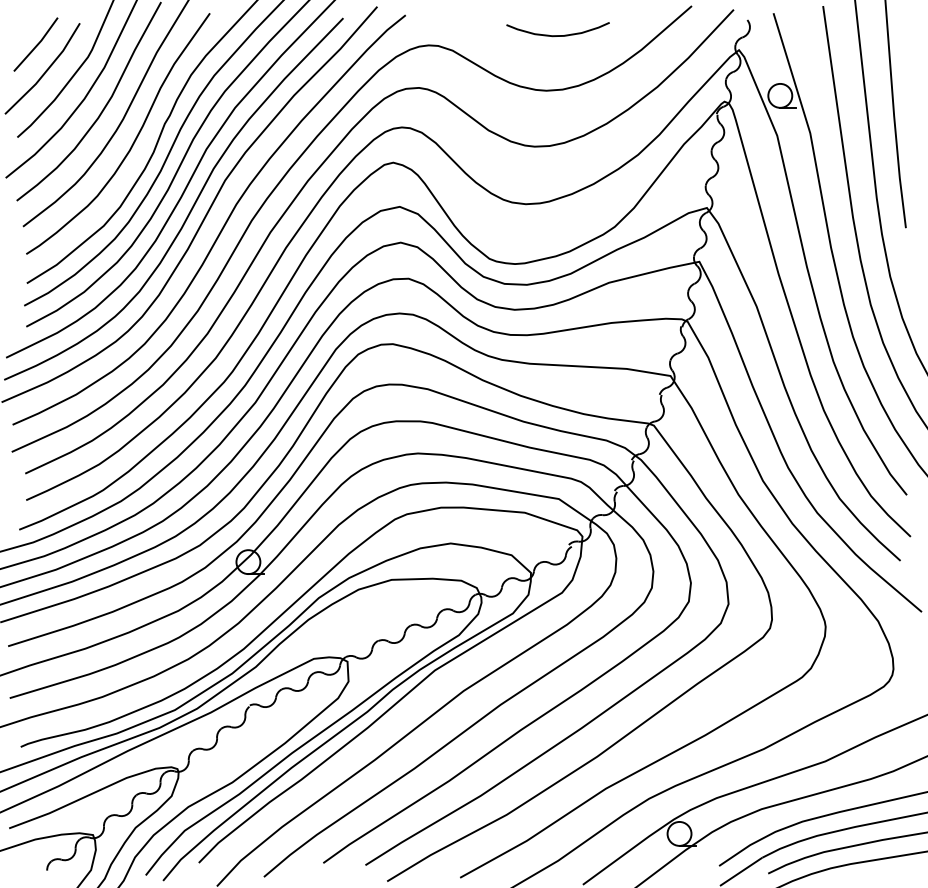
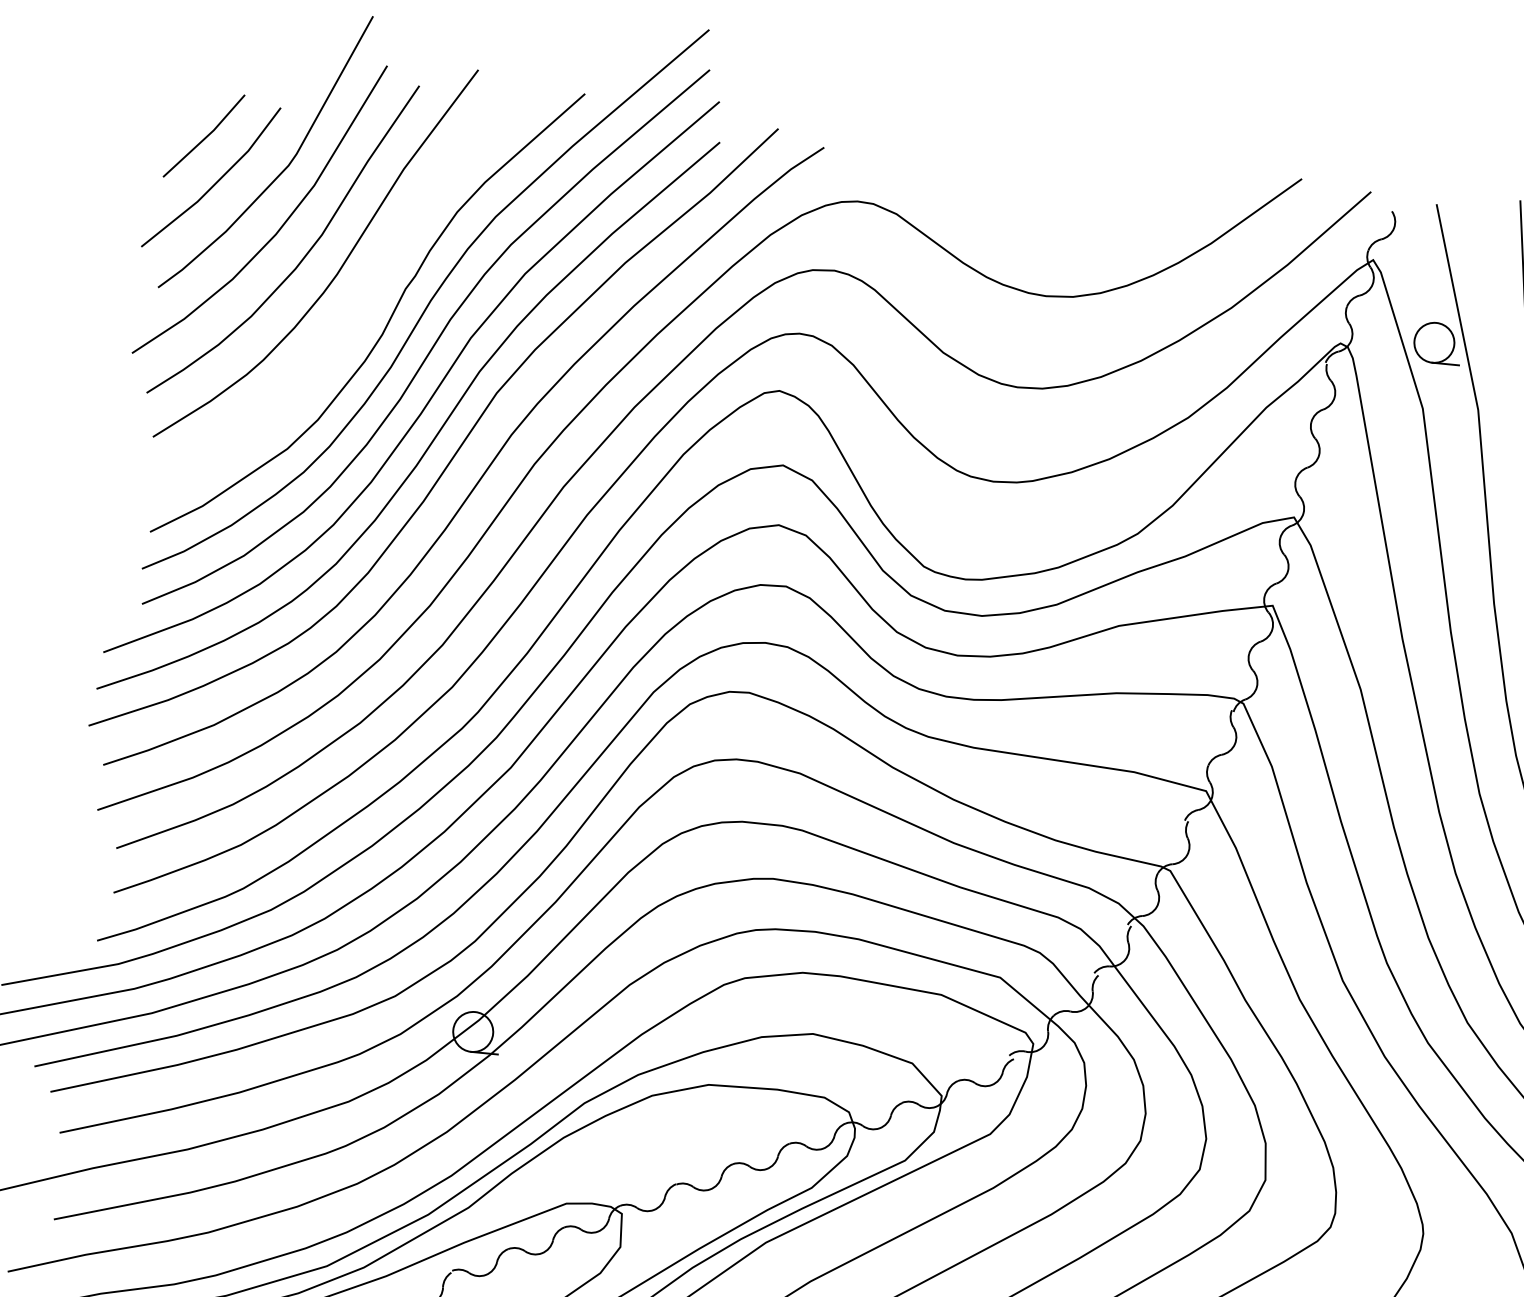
curve: (557, 35) -> (1073, 206), removed
curve: (133, 141) -> (350, 313), removed

